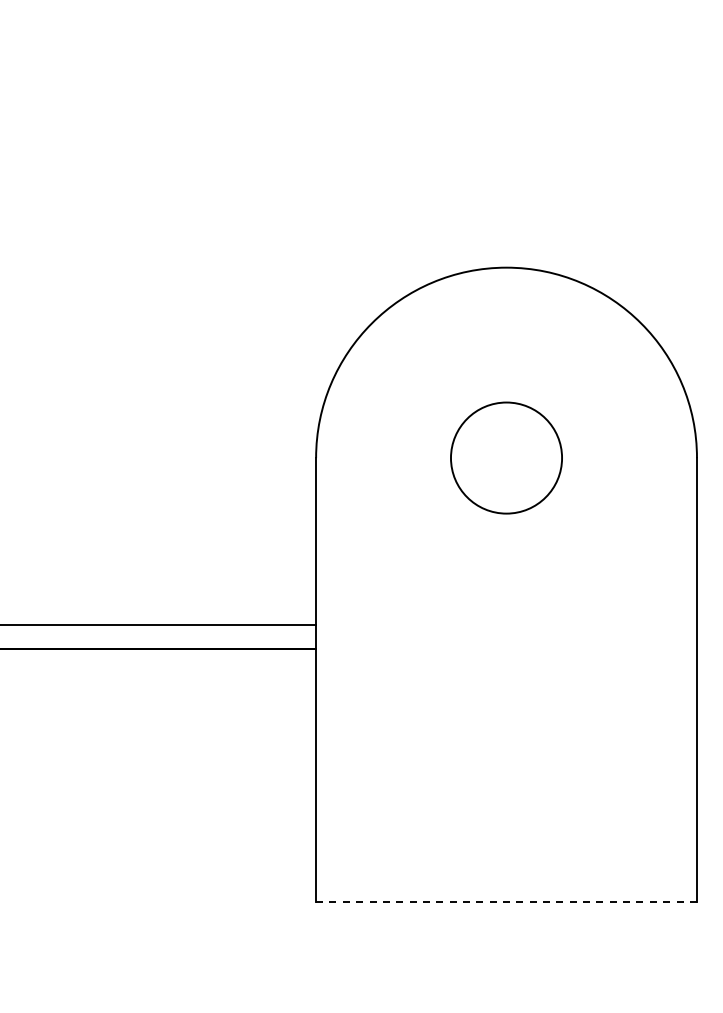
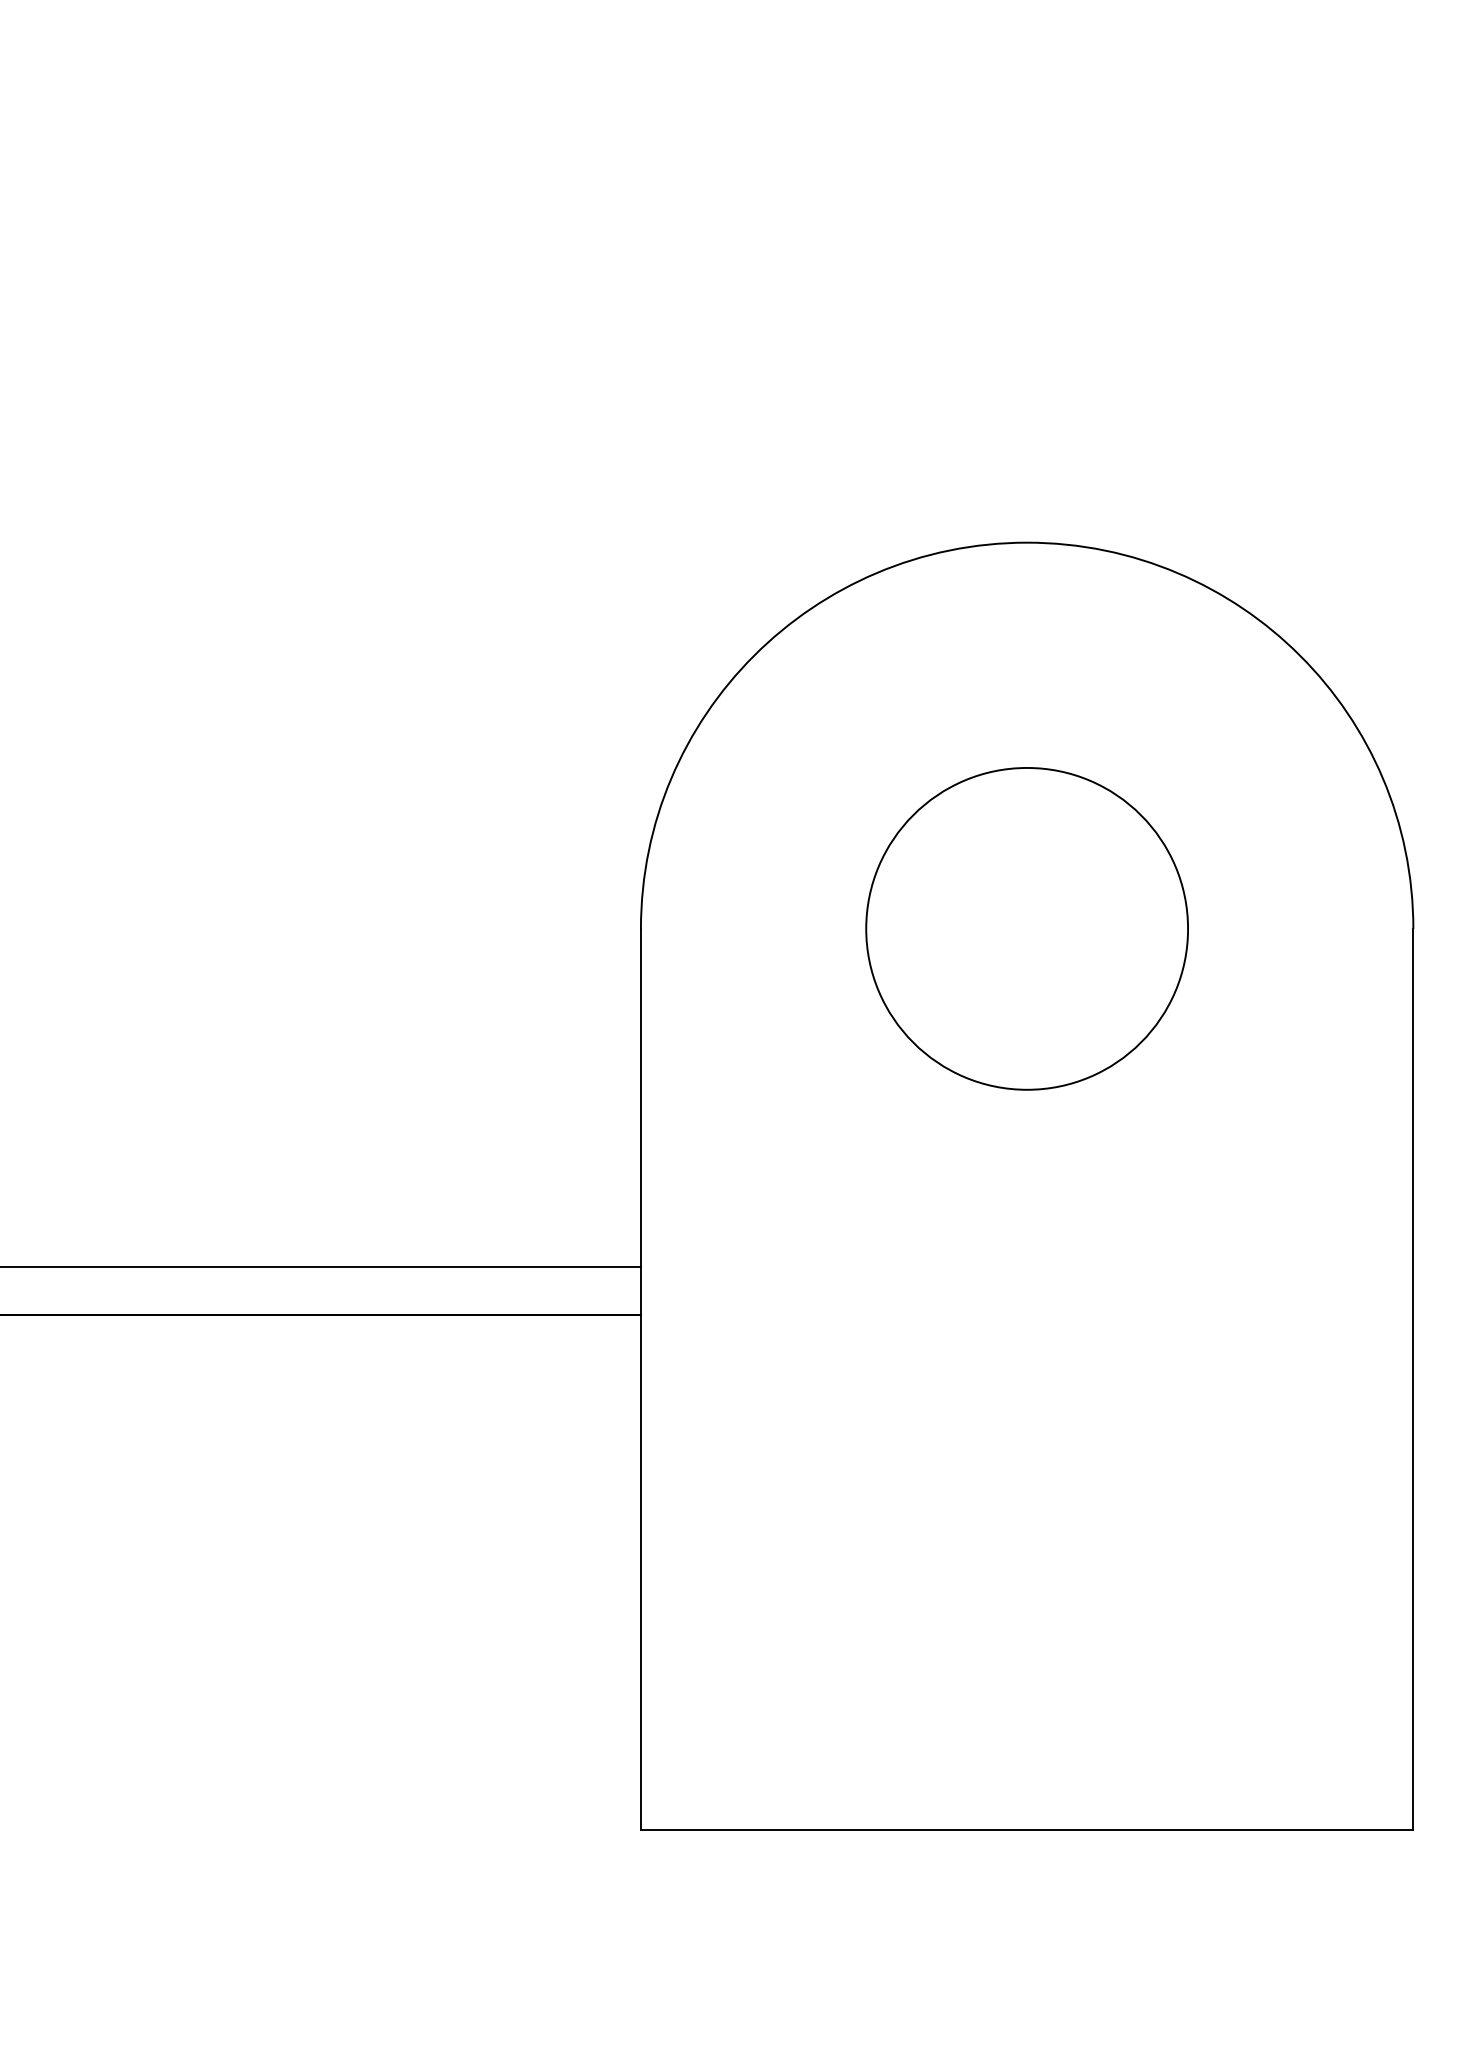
circle: (506, 457) -> (1027, 927), size x1.43
line: (507, 902) -> (1029, 1830), dashed -> solid

